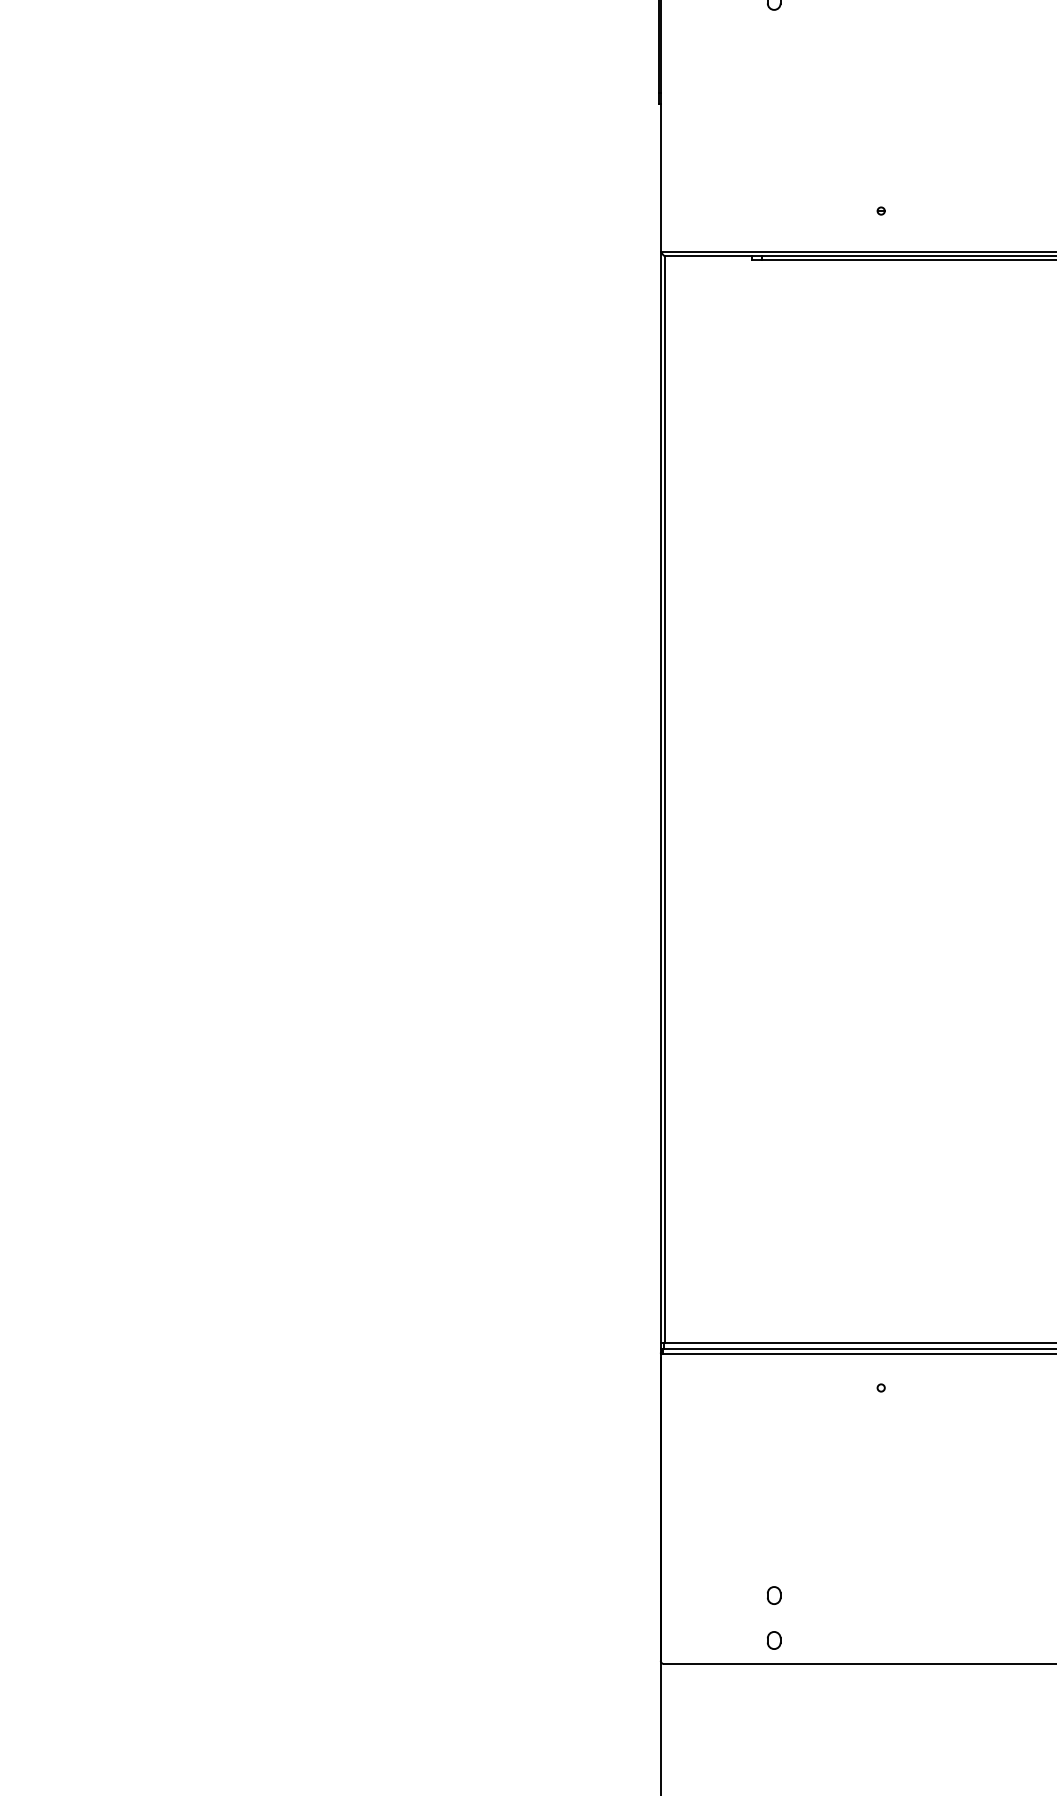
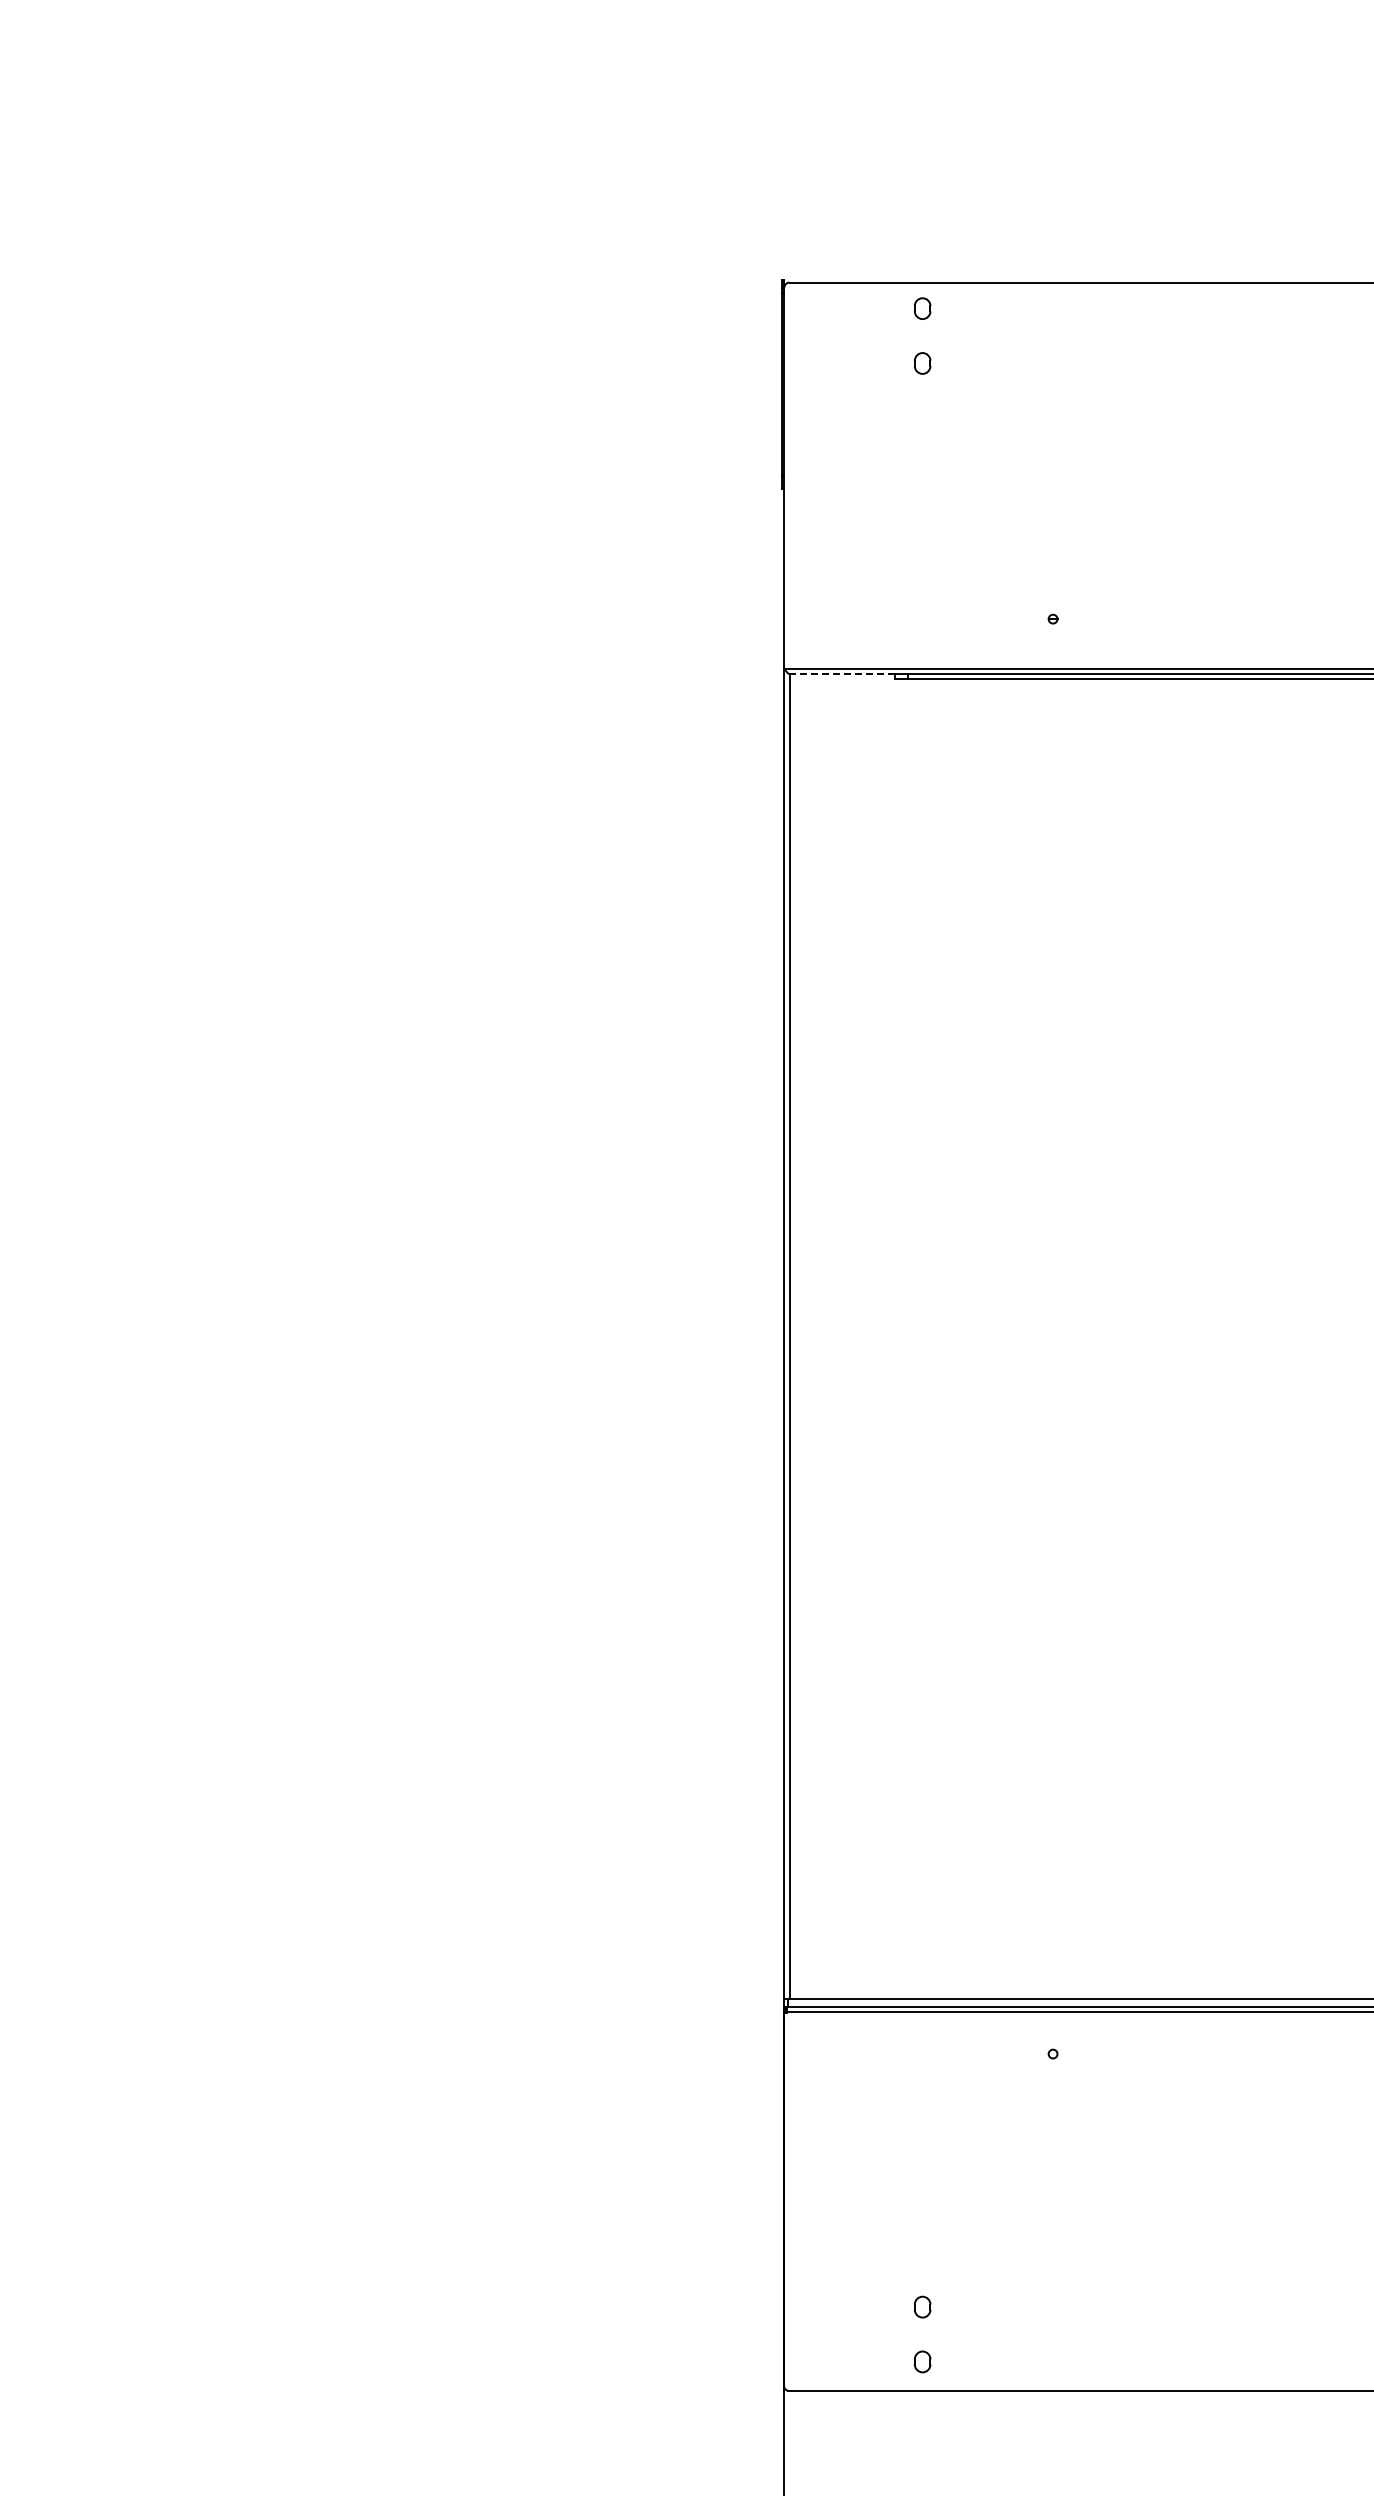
line: (708, 255) -> (842, 673), solid -> dashed

